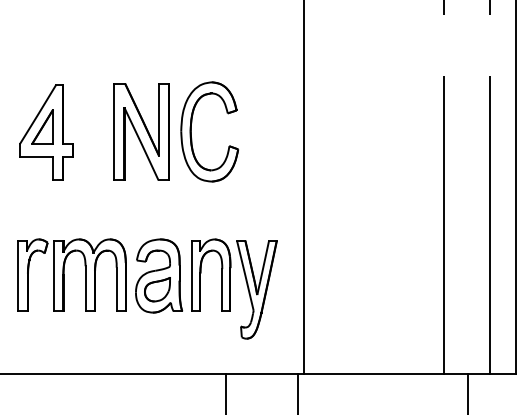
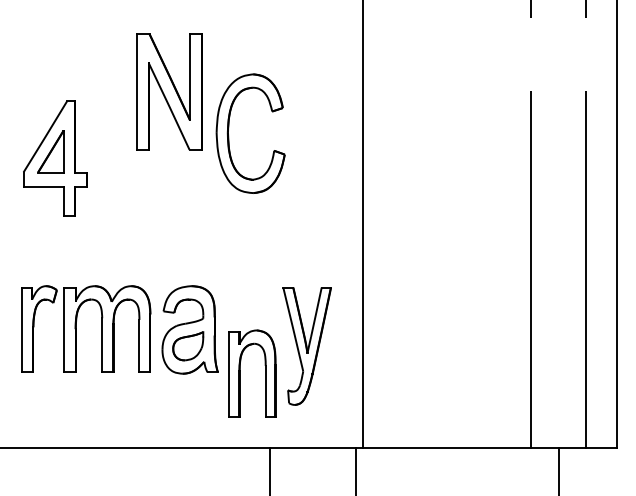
part: (141, 131) -> (169, 91), moved
part: (191, 131) -> (228, 133), moved
part: (221, 274) -> (264, 372), moved

